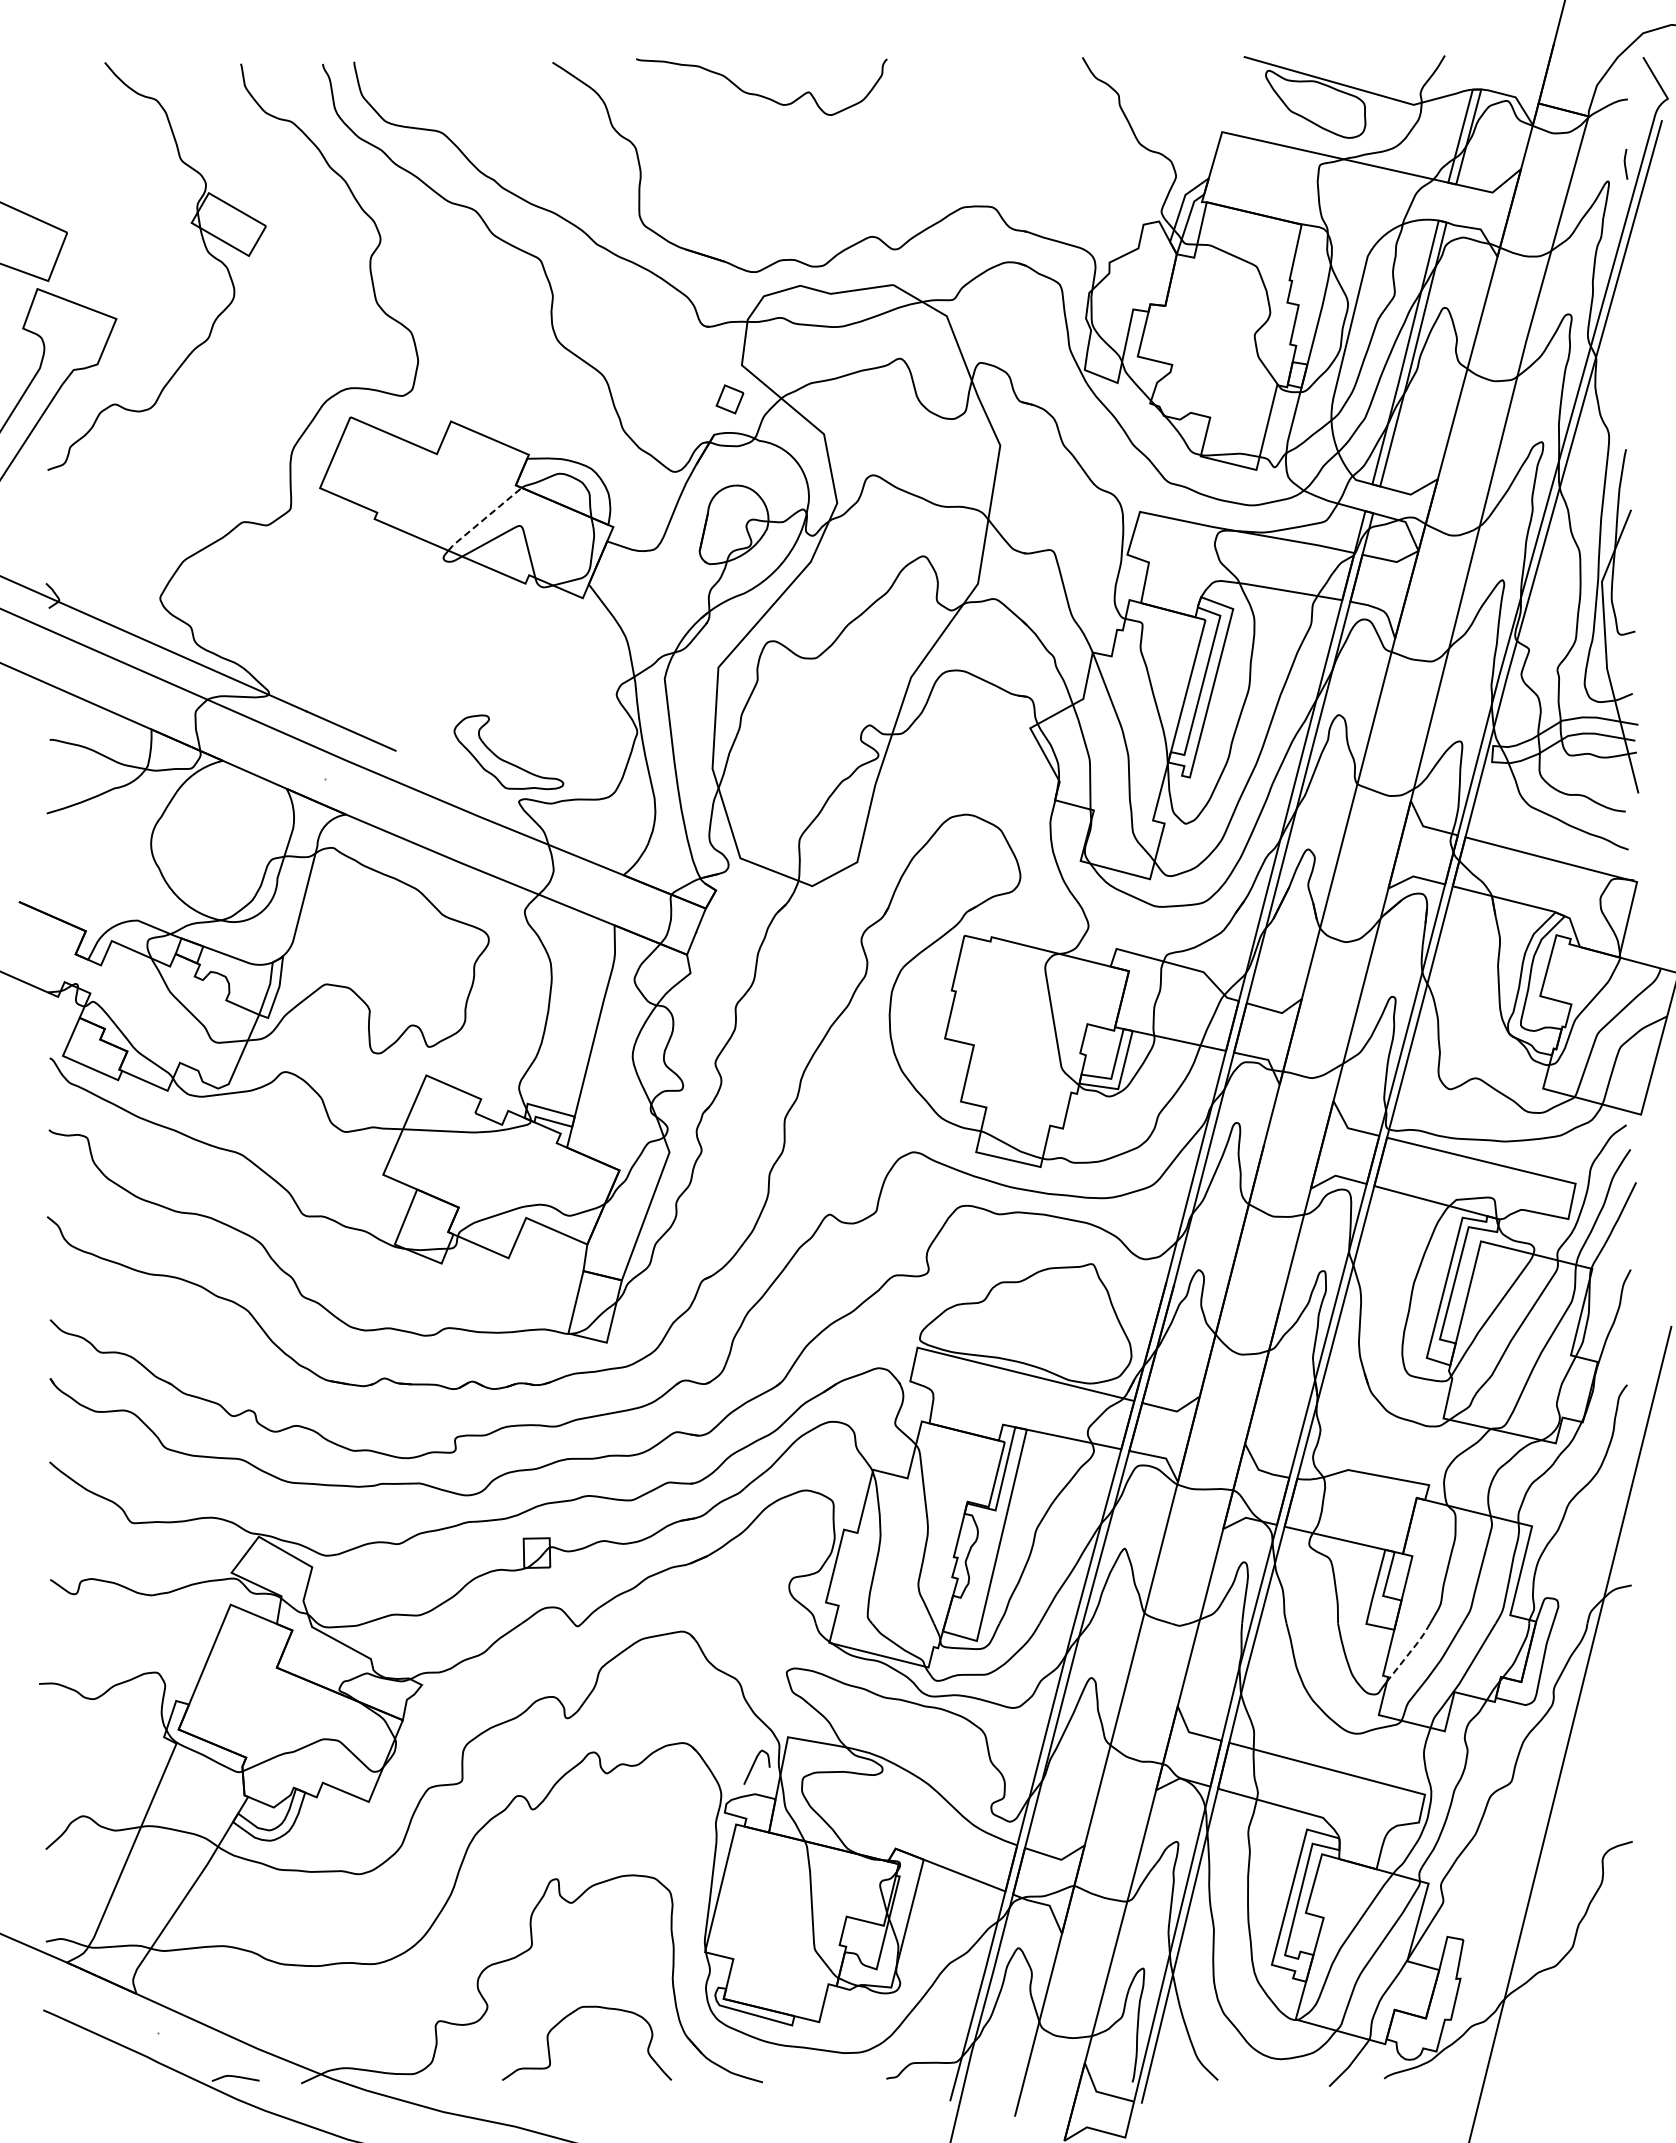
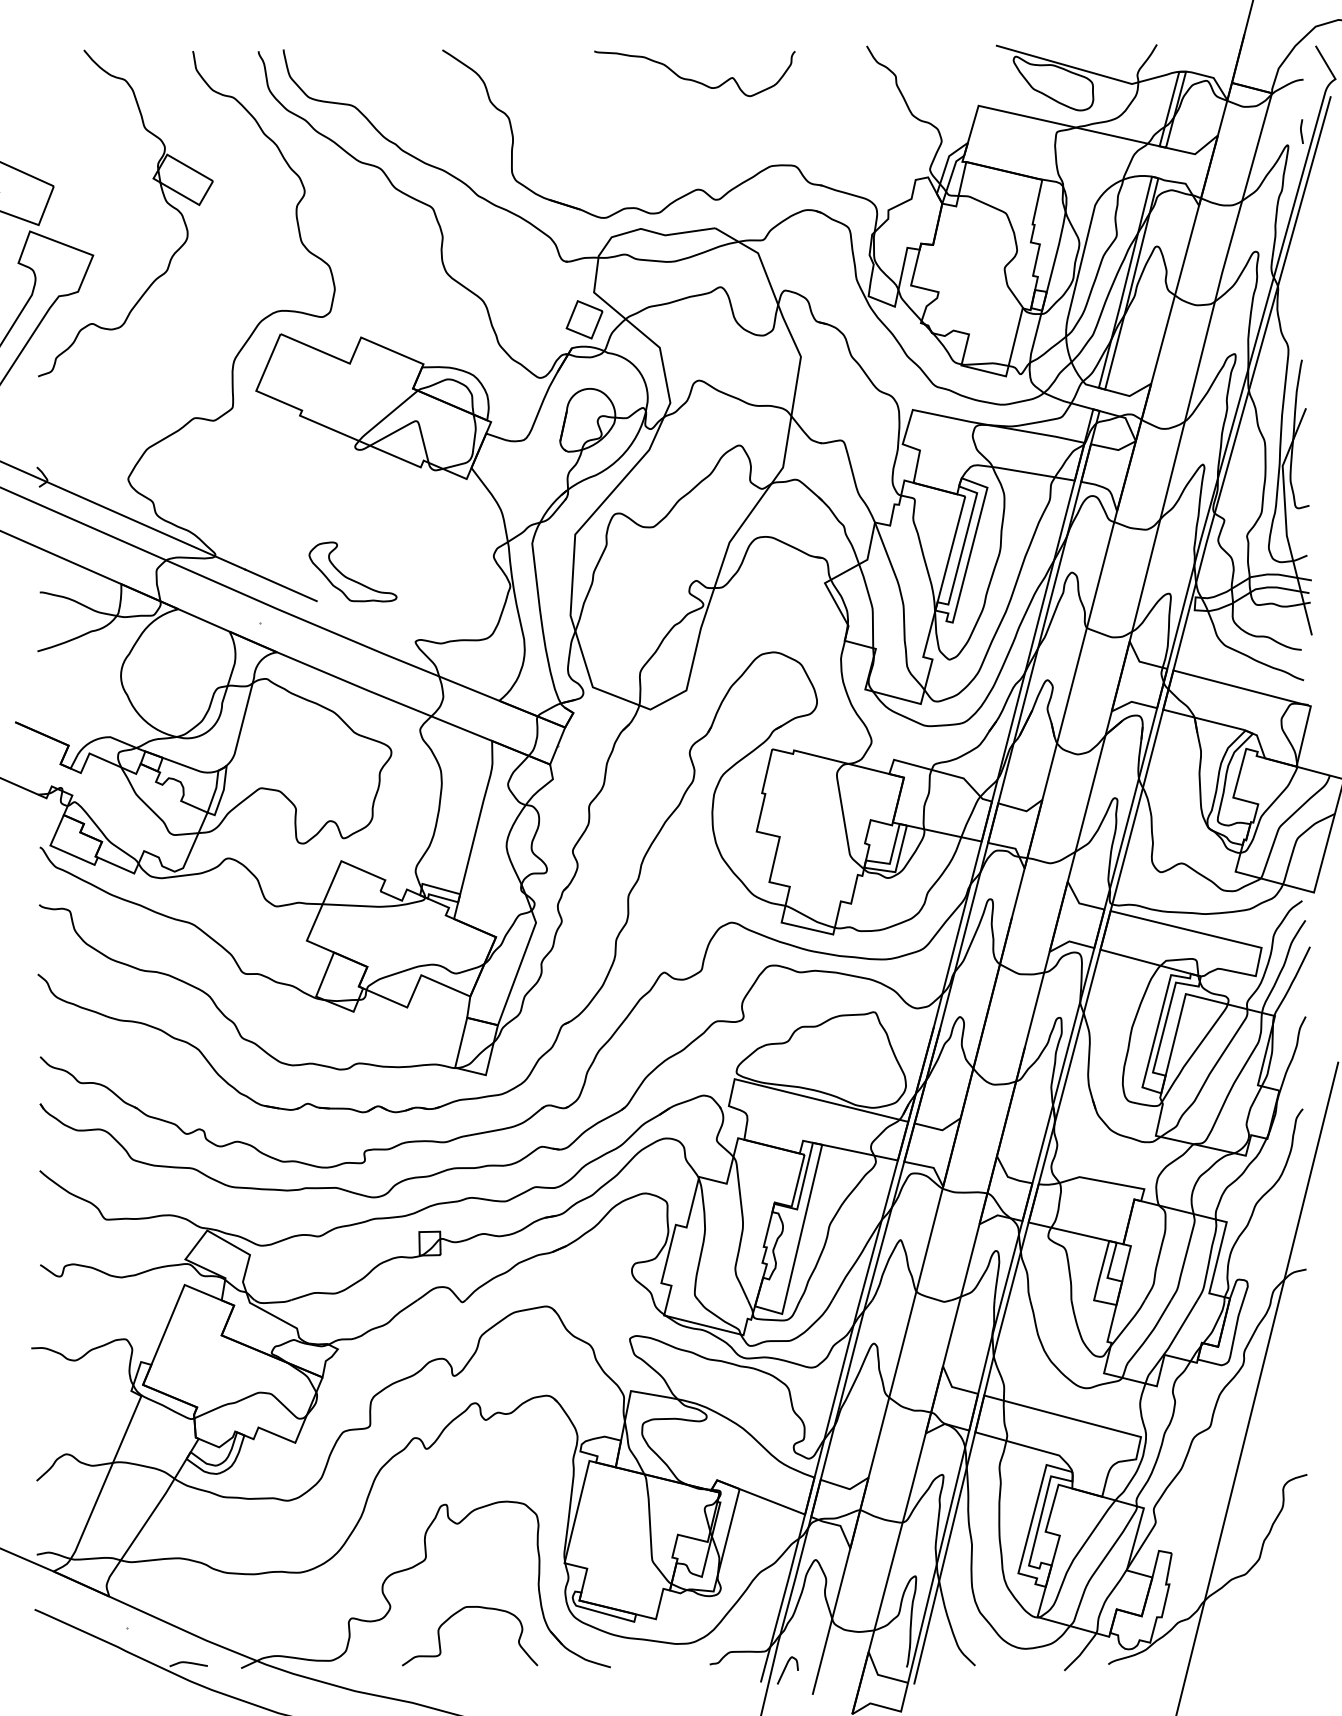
curve: (759, 94) -> (693, 79), moved
part: (729, 399) -> (584, 319), size x1.67
line: (483, 519) -> (387, 416), dashed -> solid
part: (506, 760) -> (351, 578), moved
line: (1410, 1652) -> (1129, 1323), dashed -> solid
curve: (754, 1764) -> (785, 1668), moved

